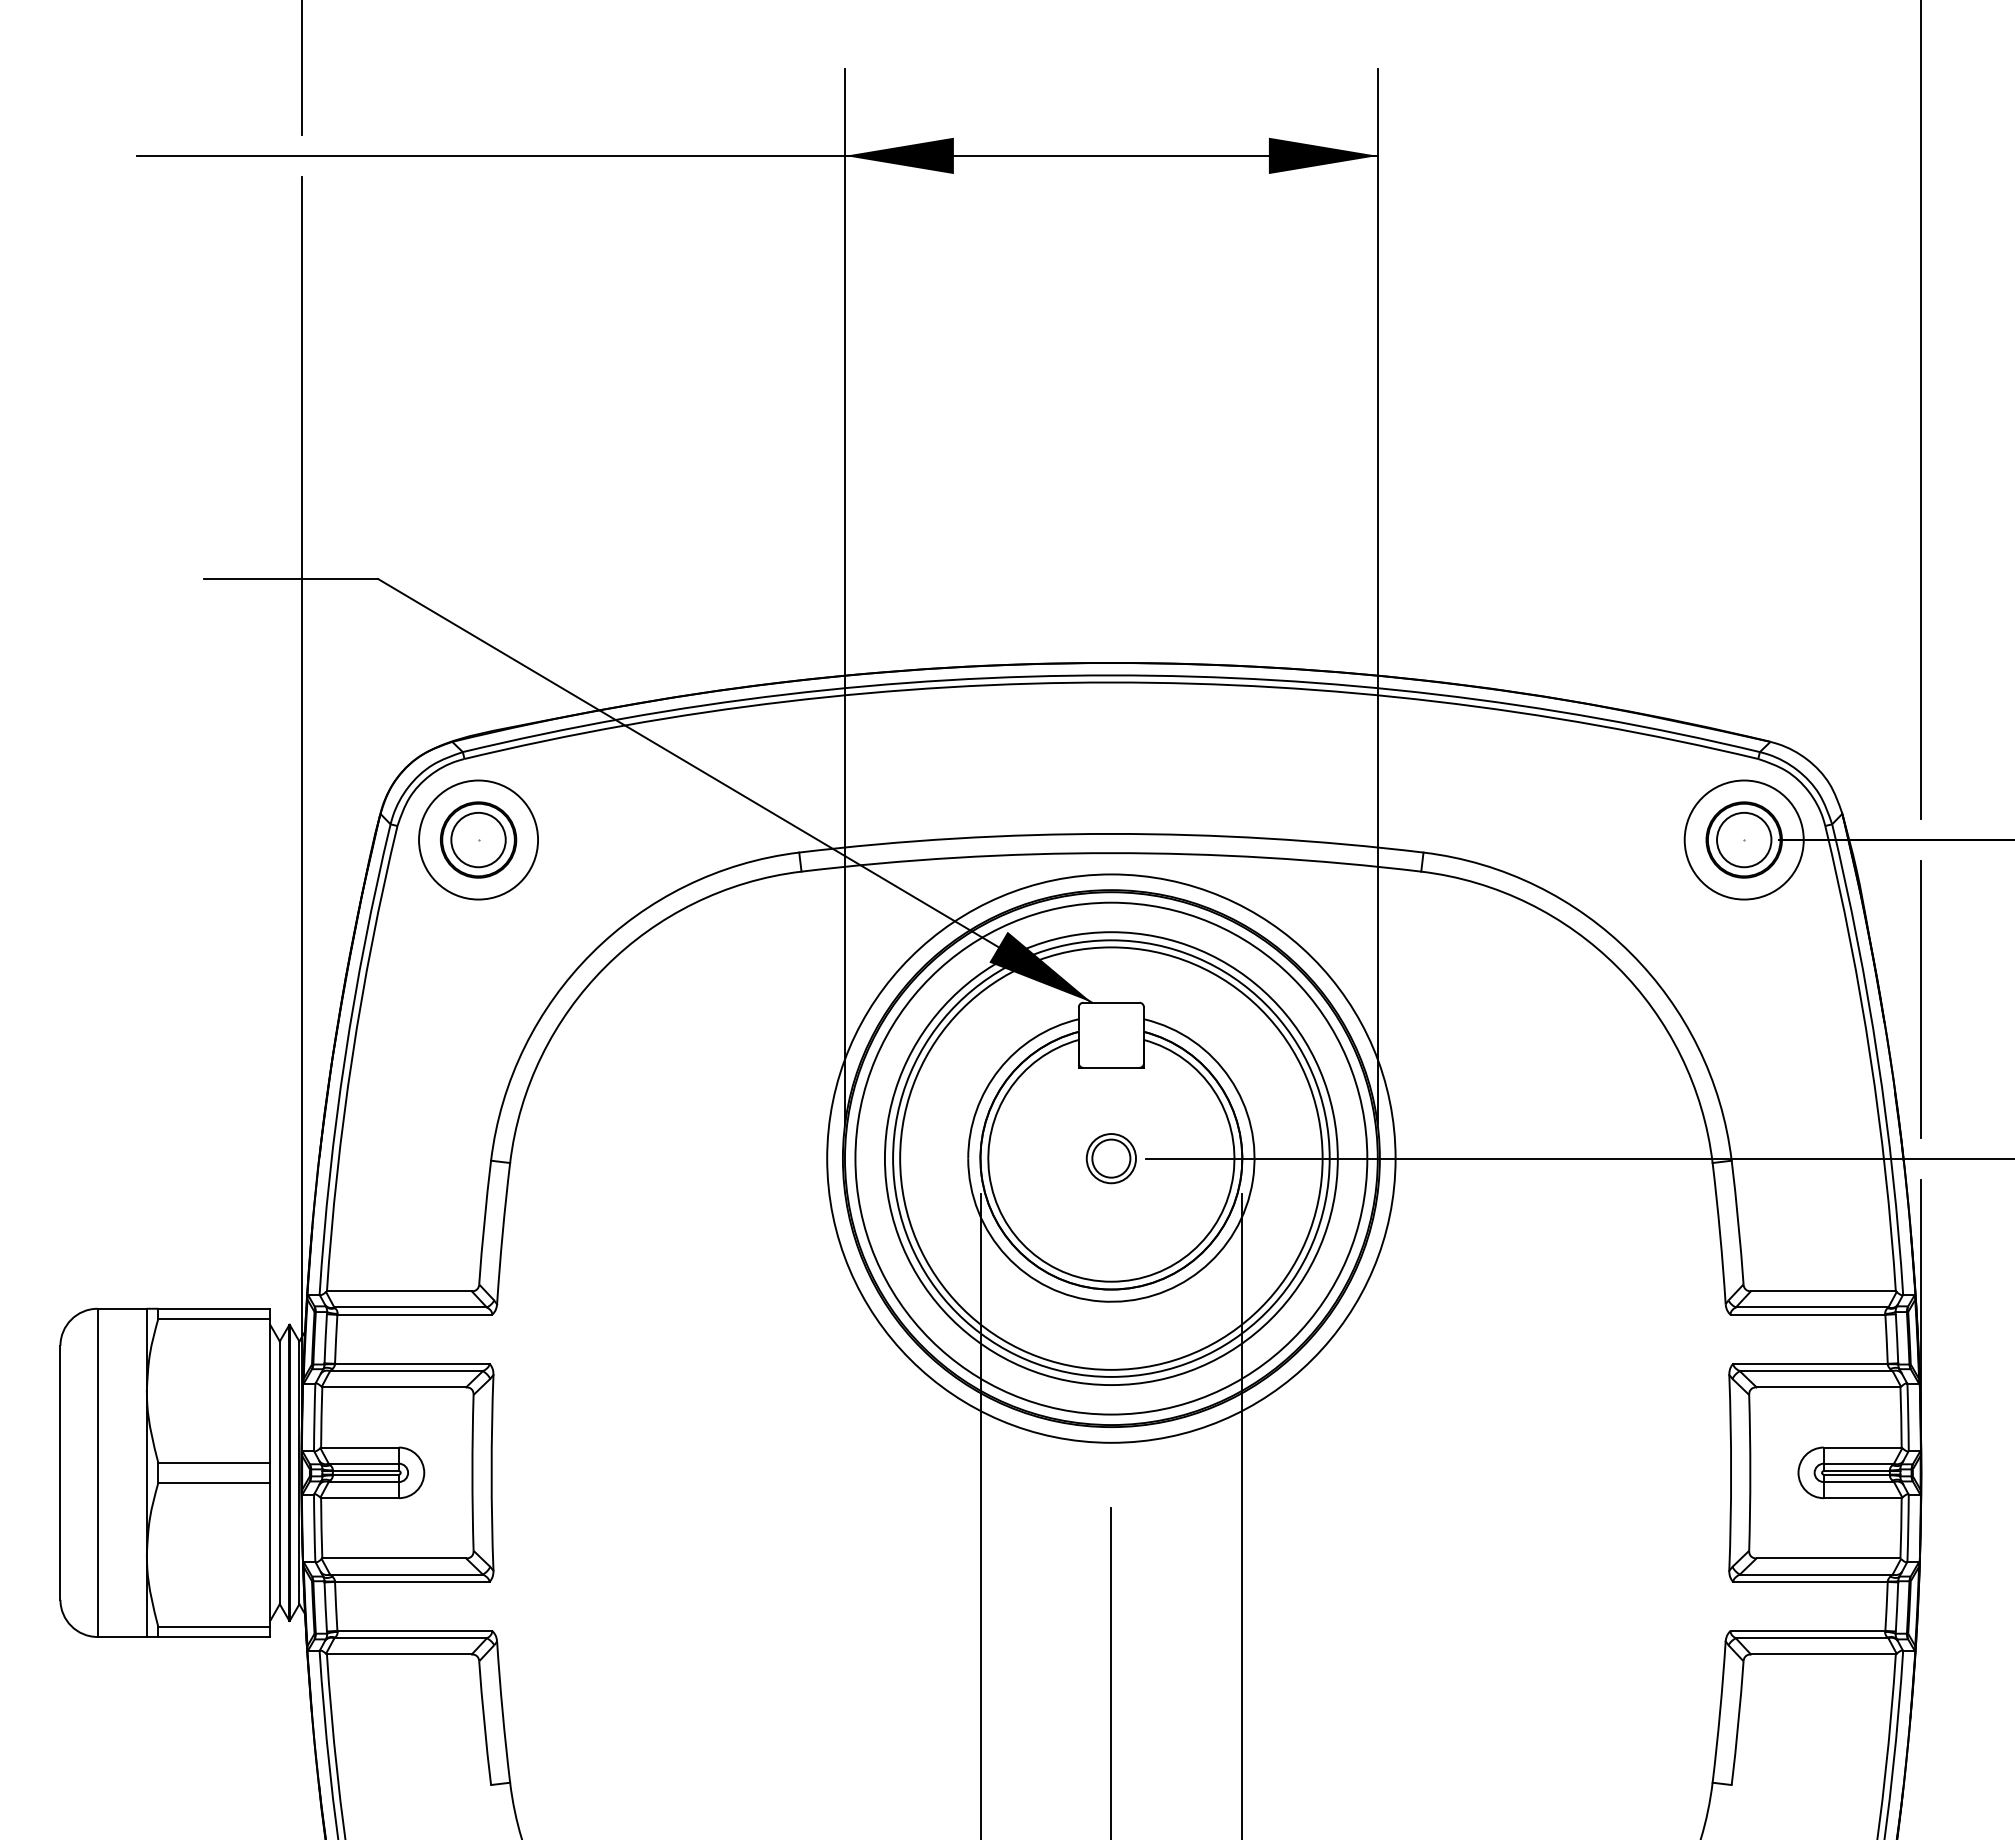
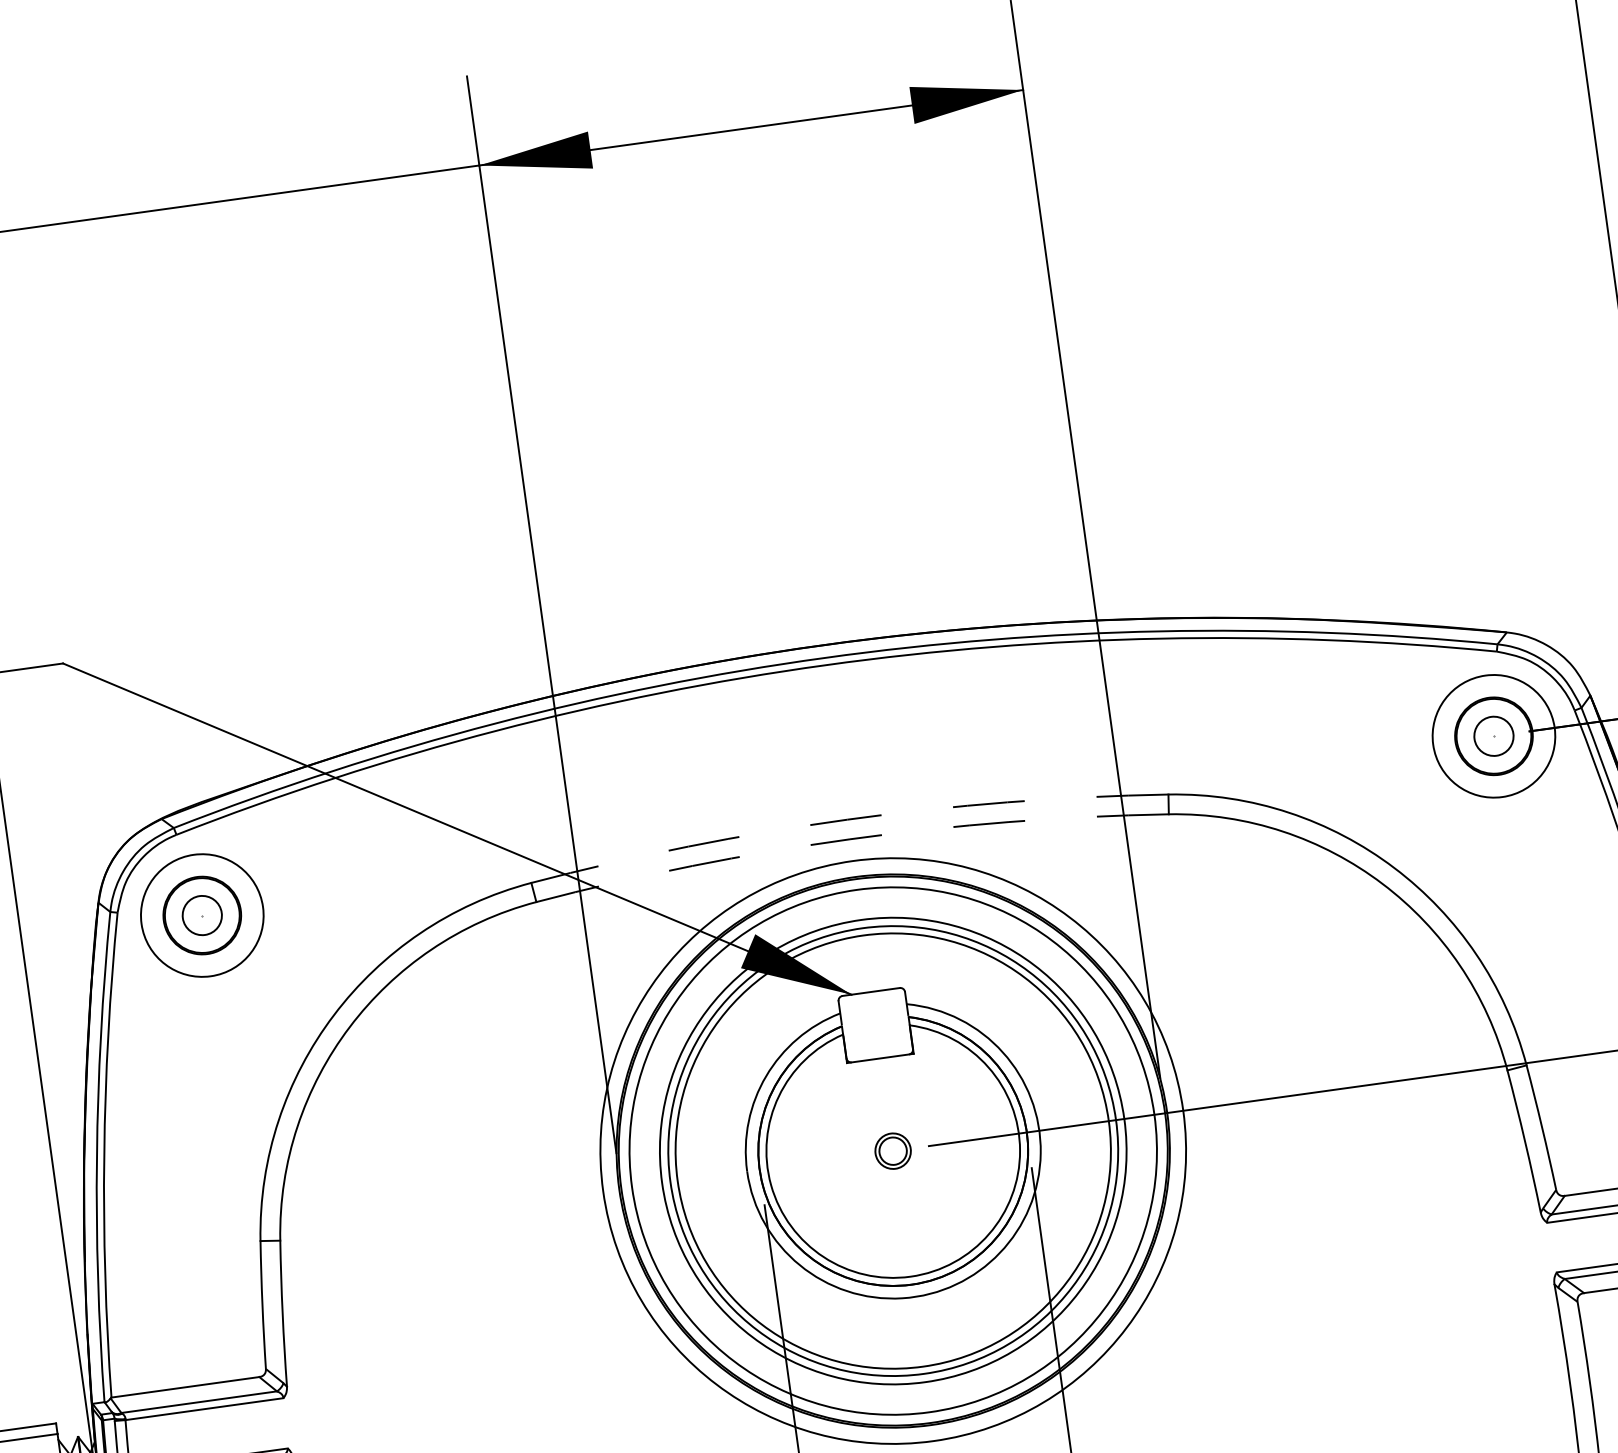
arc: (1111, 833) -> (847, 819), solid -> dashed
circle: (478, 839) -> (202, 915), size x0.7
circle: (1744, 839) -> (1494, 735), size x0.7
arc: (1111, 853) -> (850, 839), solid -> dashed
part: (1110, 1158) -> (892, 1151), size x0.7

